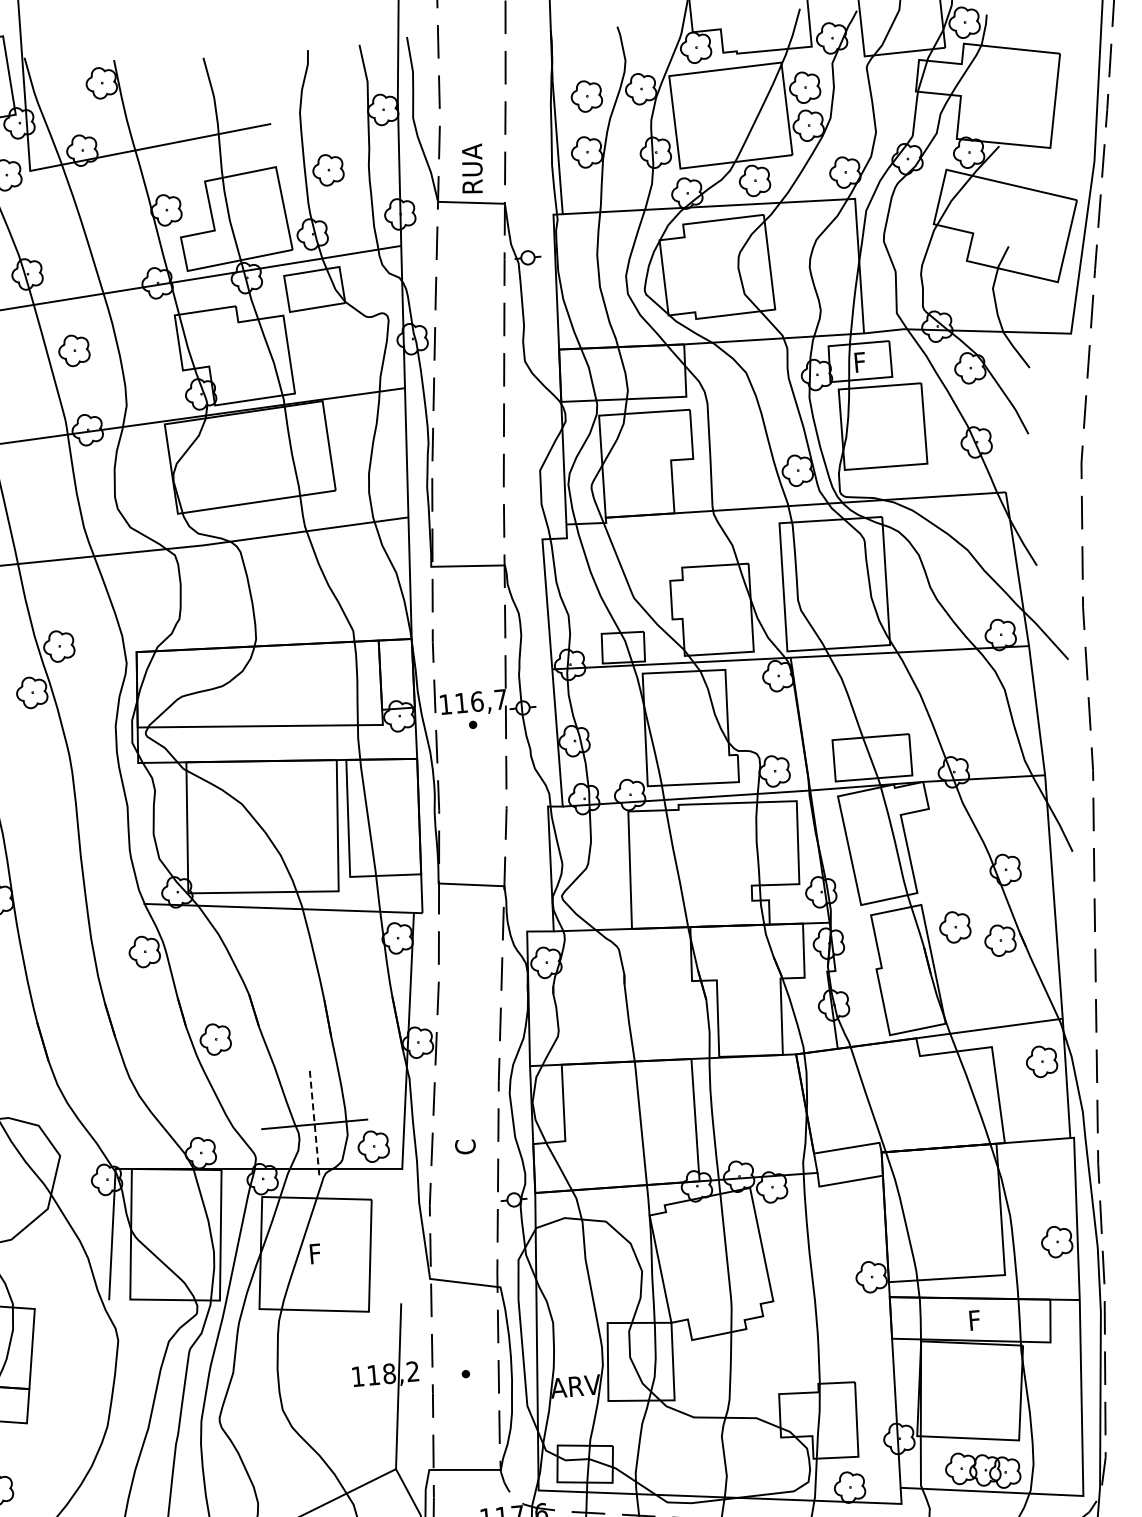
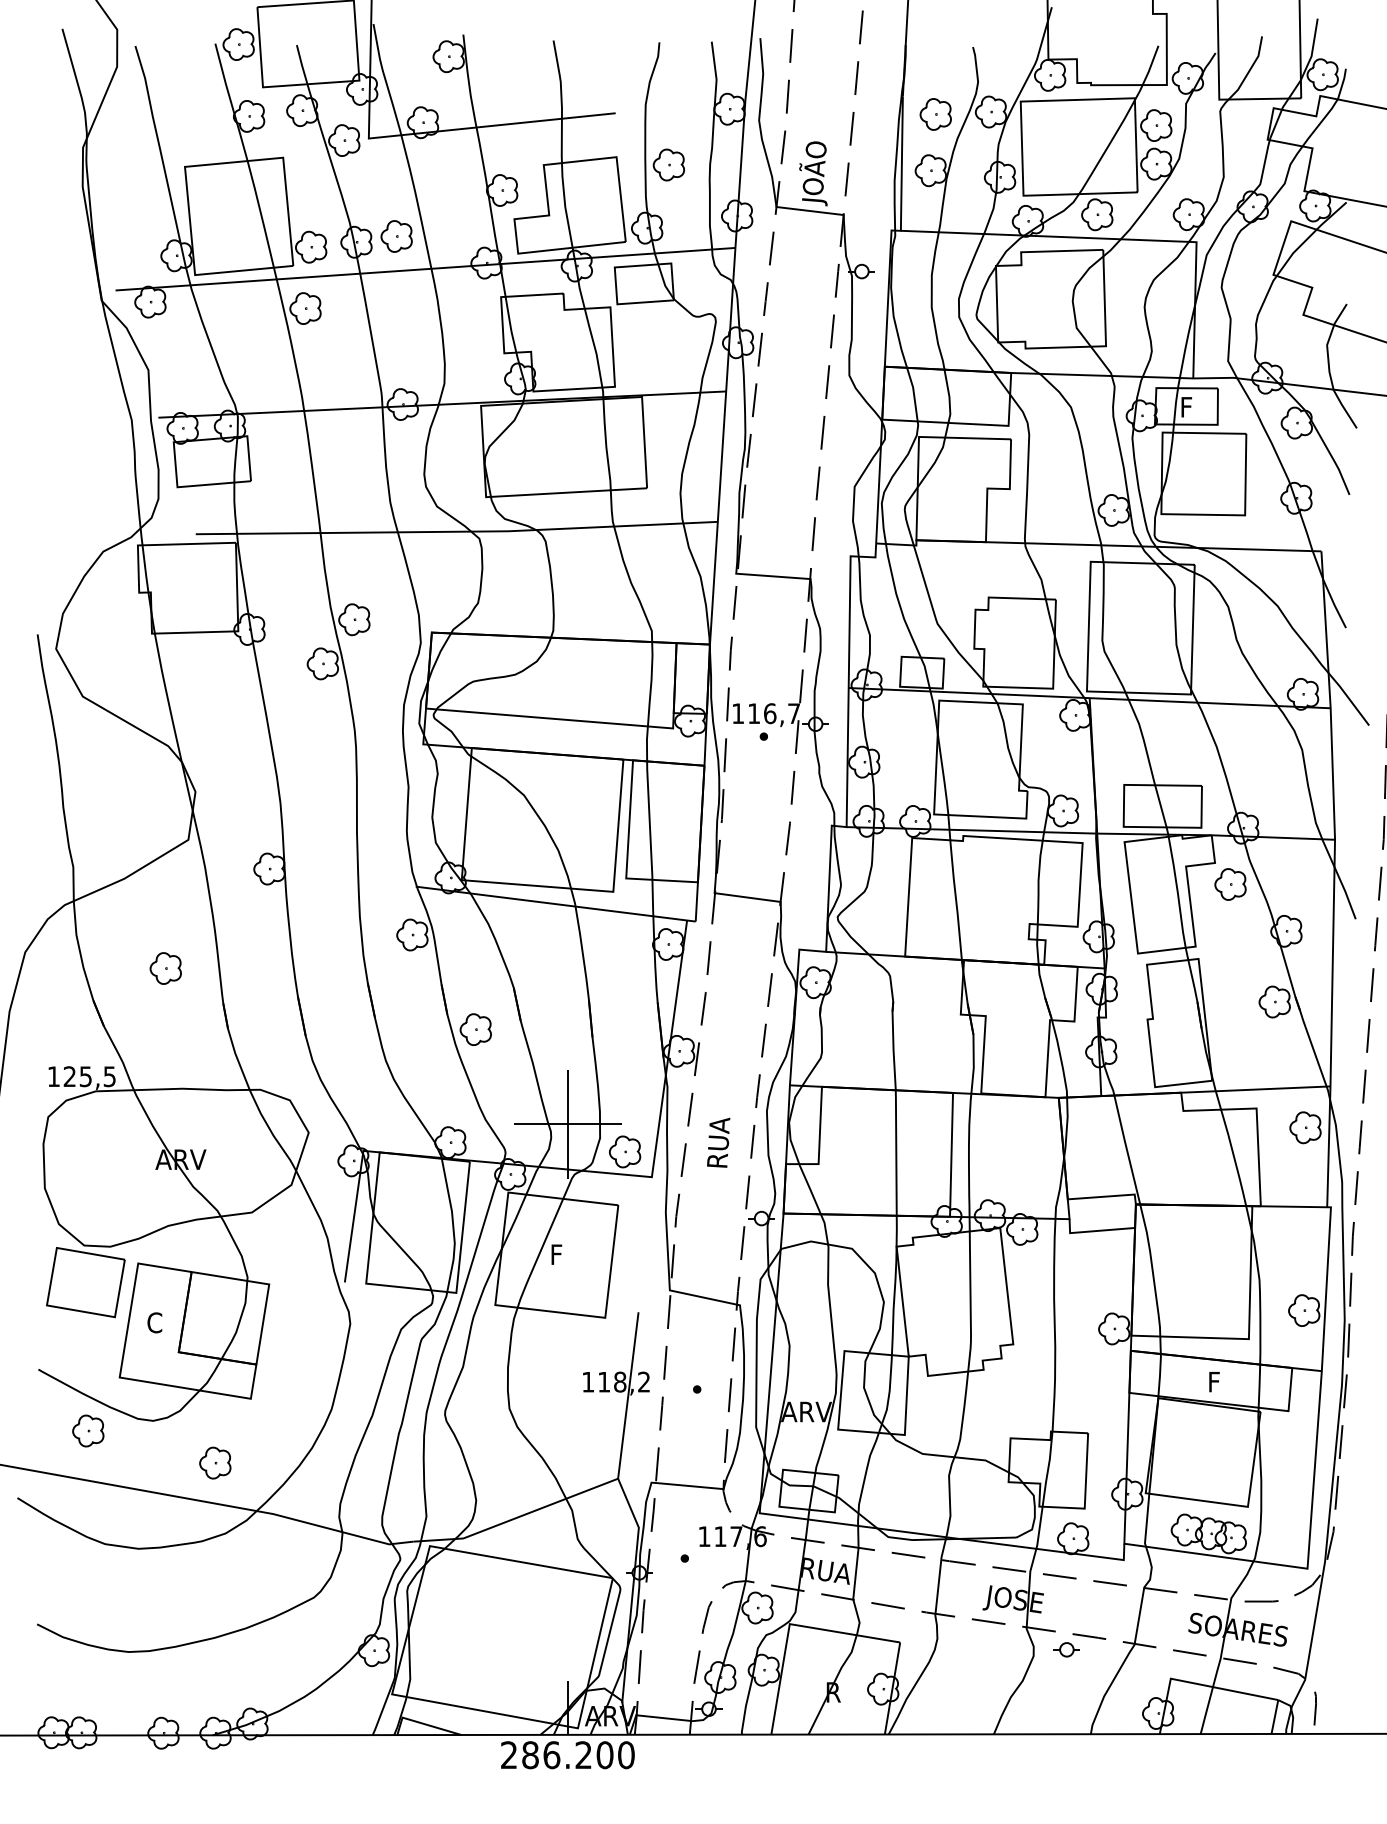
text: (471, 165) -> (813, 173), RUA -> JOÃO
part: (74, 350) -> (396, 236), moved
part: (955, 927) -> (1230, 884), moved
line: (314, 1124) -> (567, 1124), dashed -> solid
text: (464, 1128) -> (718, 1142), C -> RUA

